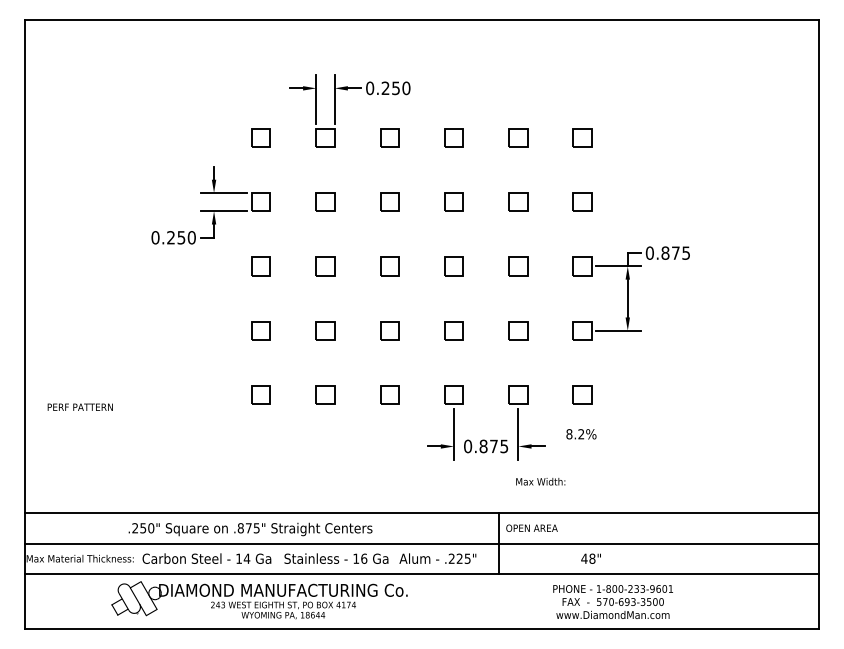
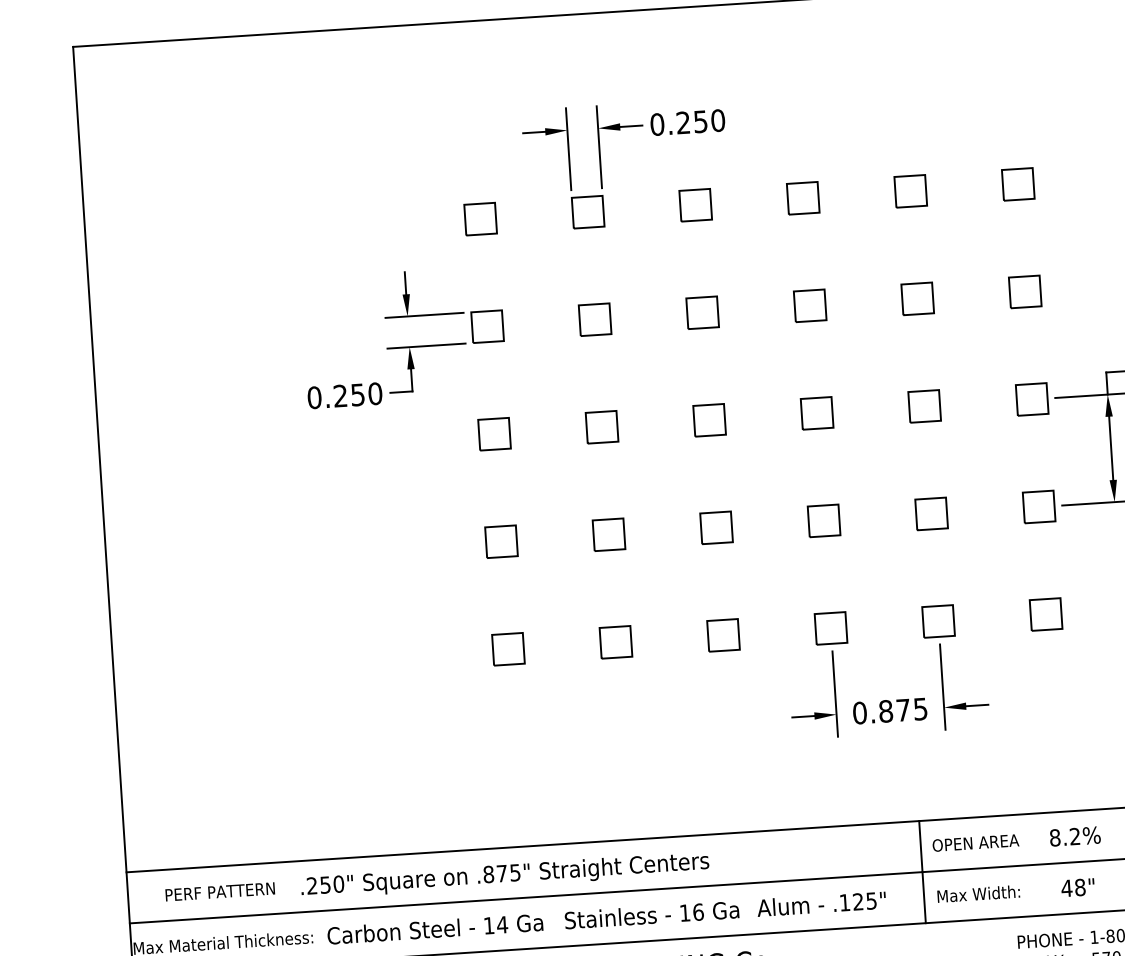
text: (79, 406) -> (218, 890), moved
text: (581, 434) -> (1075, 836), moved
text: (540, 481) -> (978, 893), moved
text: (451, 558) -> (844, 902), .225" -> .125"

